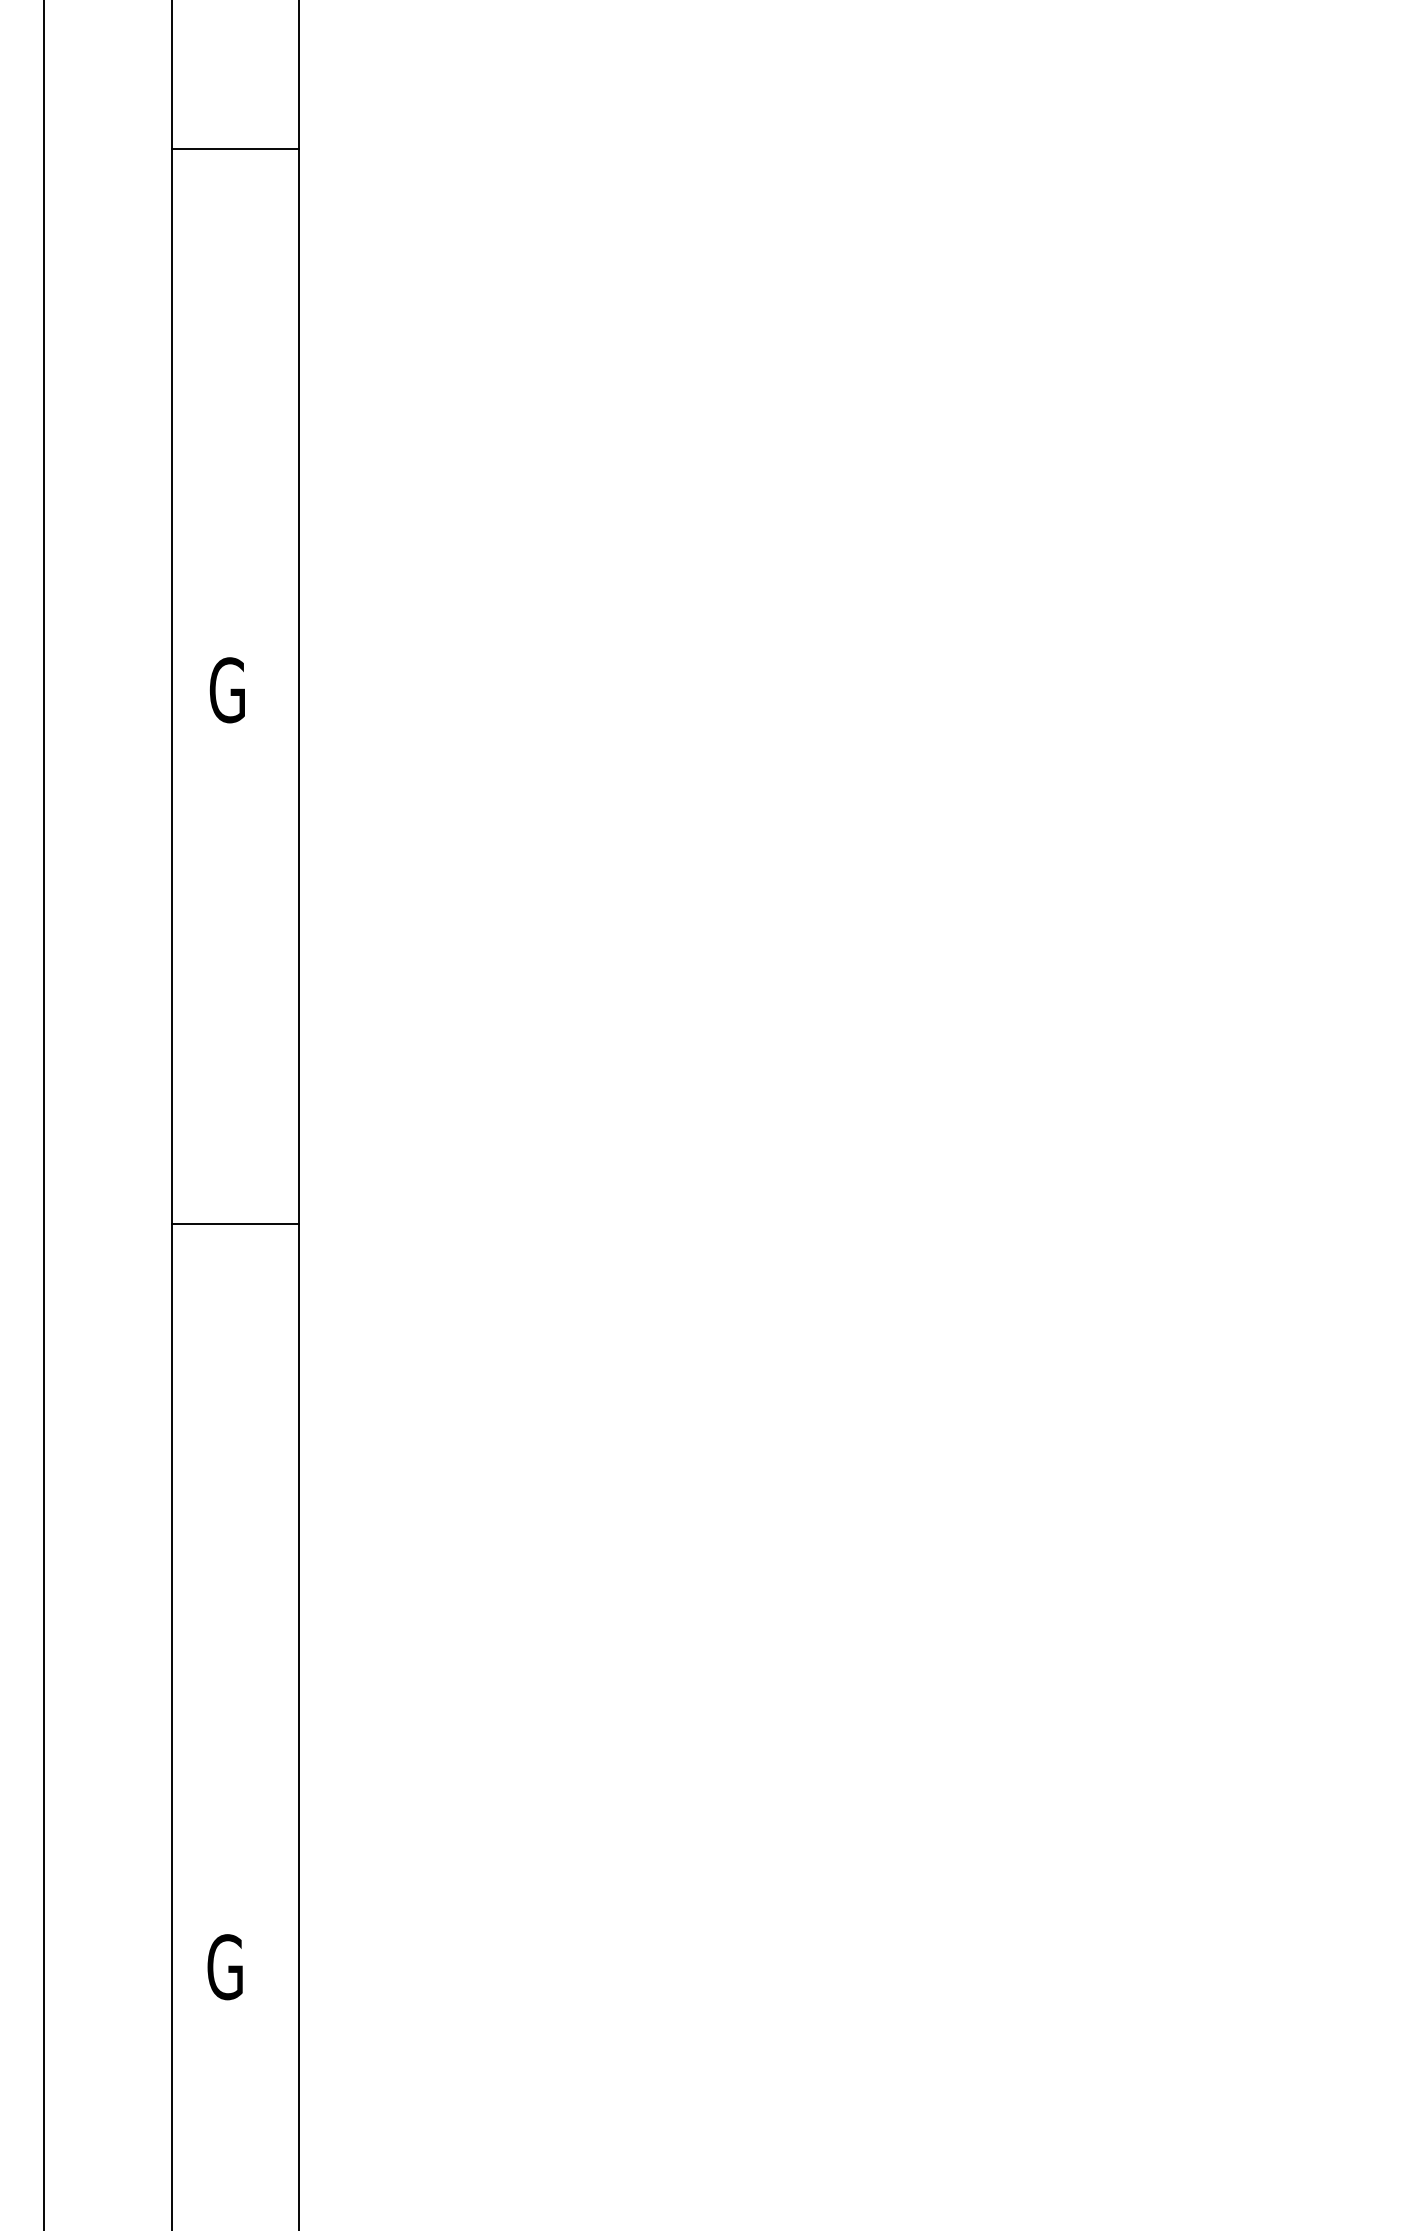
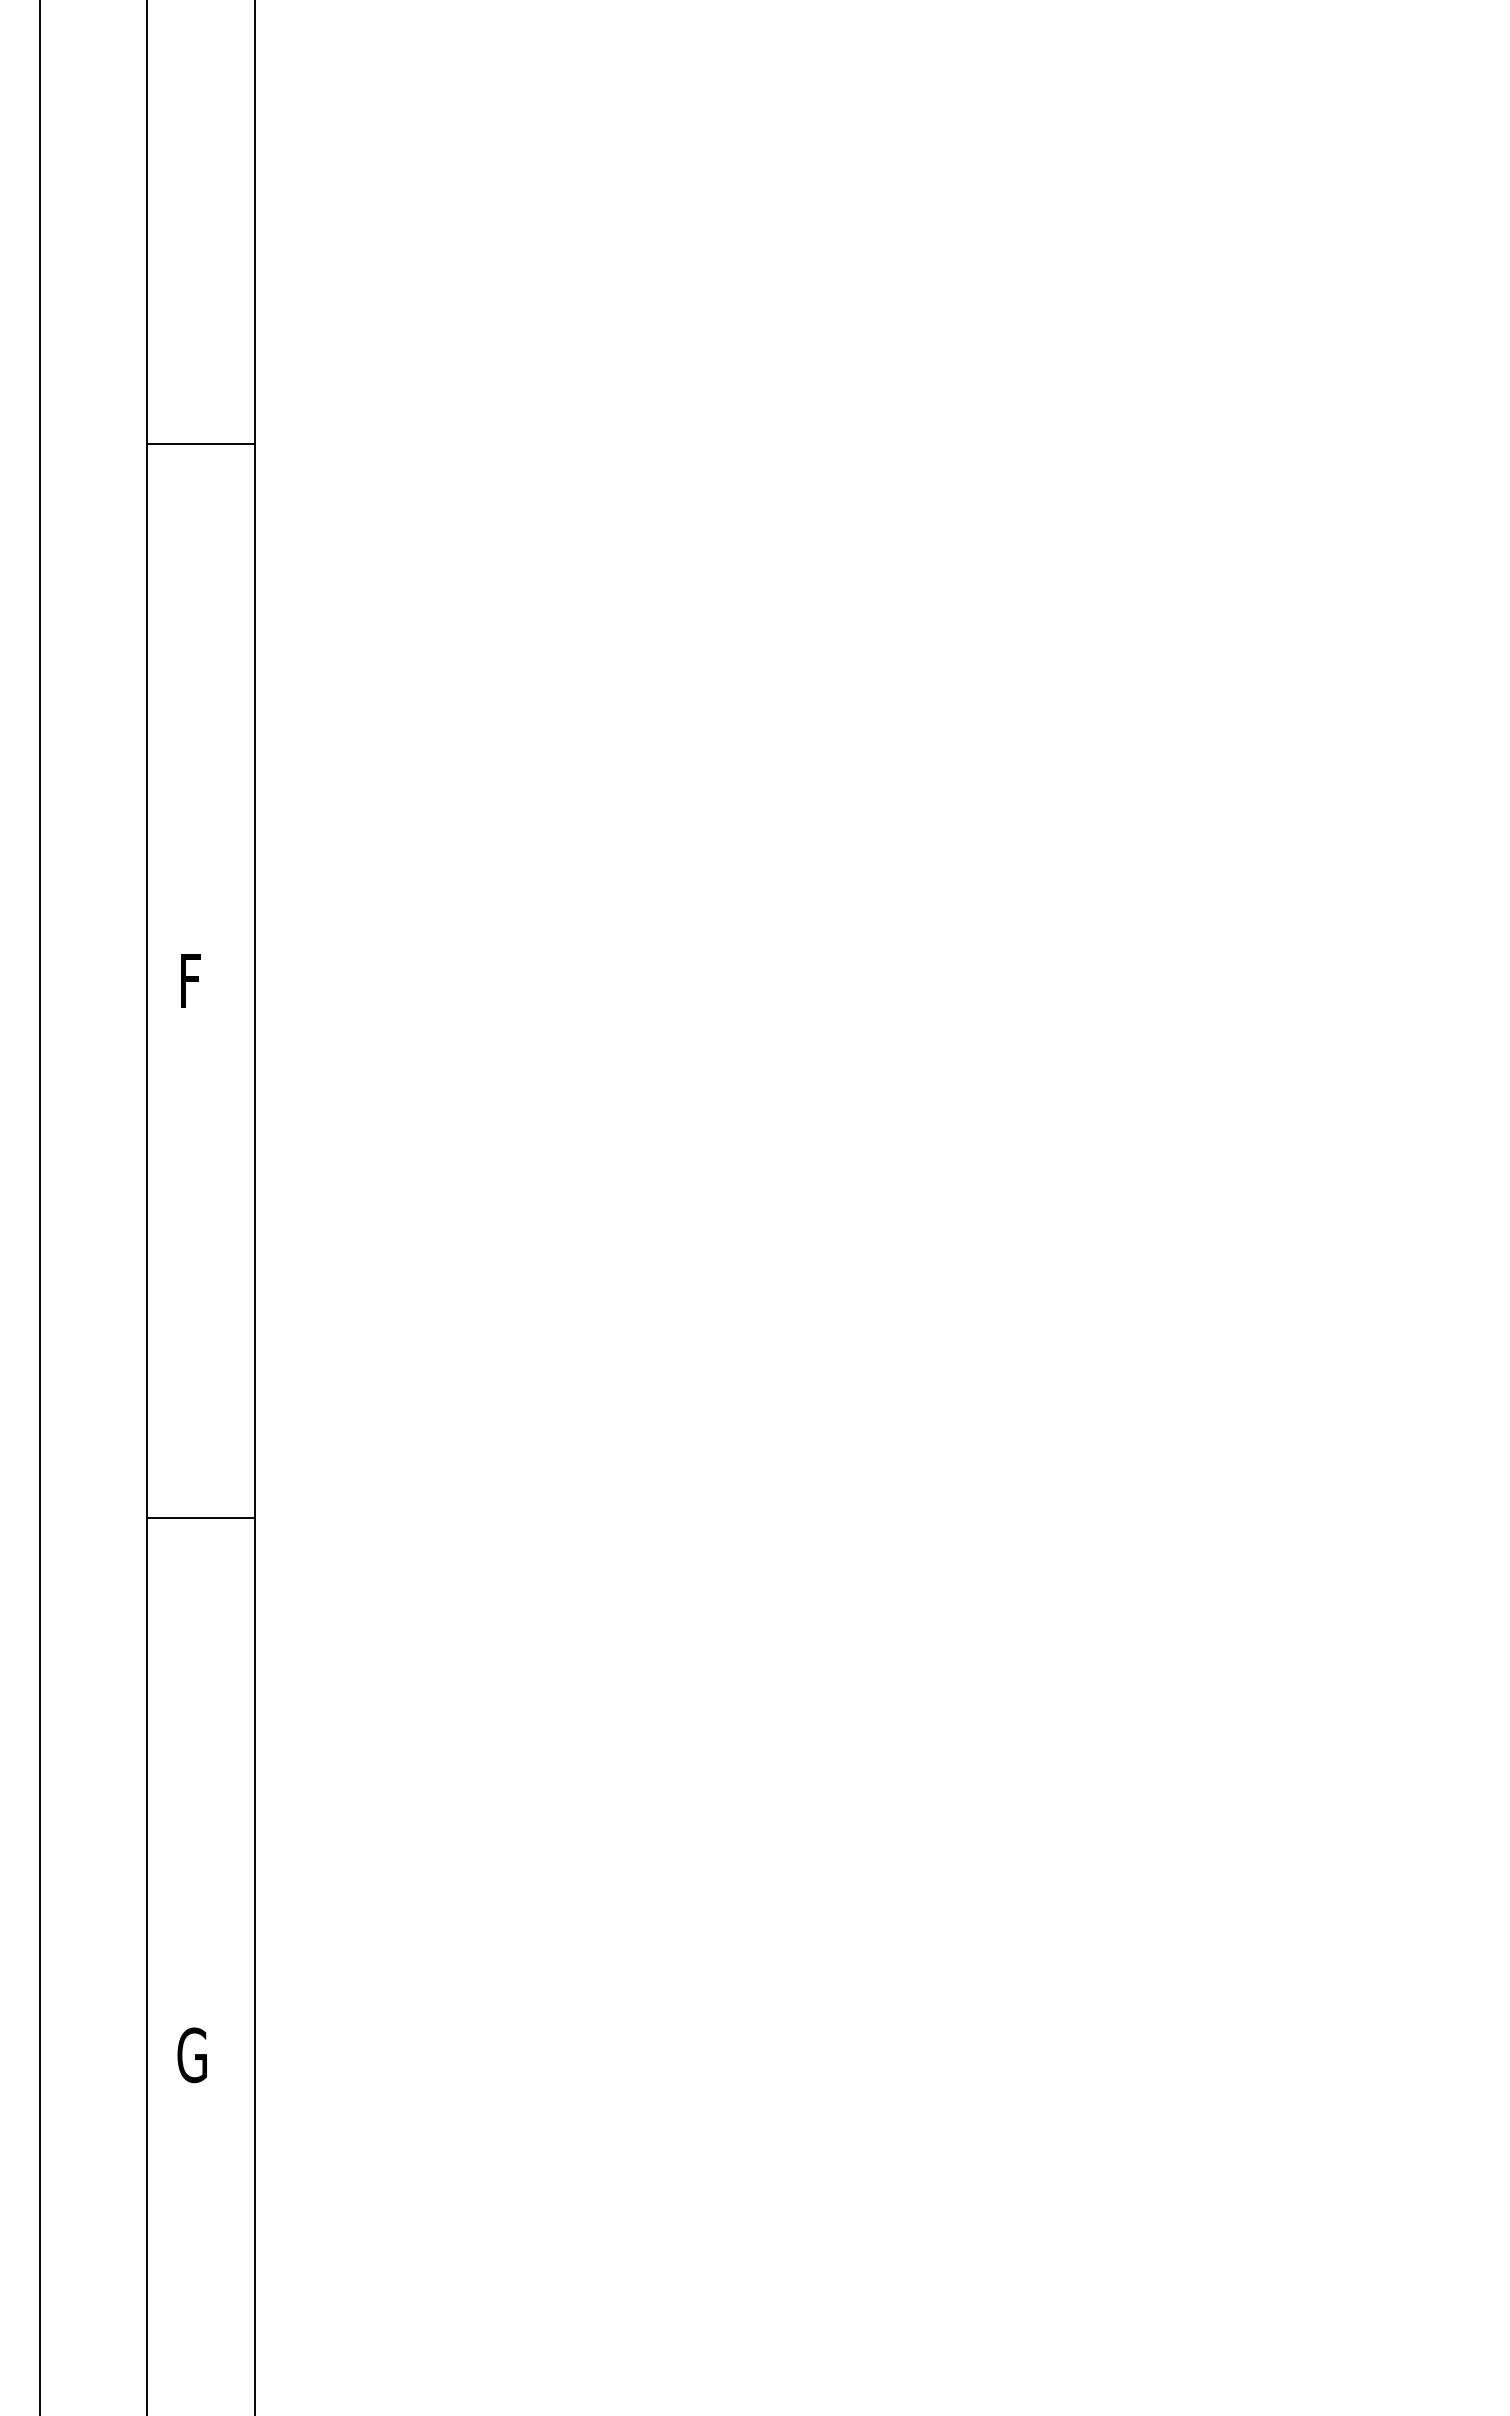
line: (234, 149) -> (200, 444), moved
text: (226, 689) -> (193, 980), G -> F
line: (234, 1224) -> (200, 1518), moved

